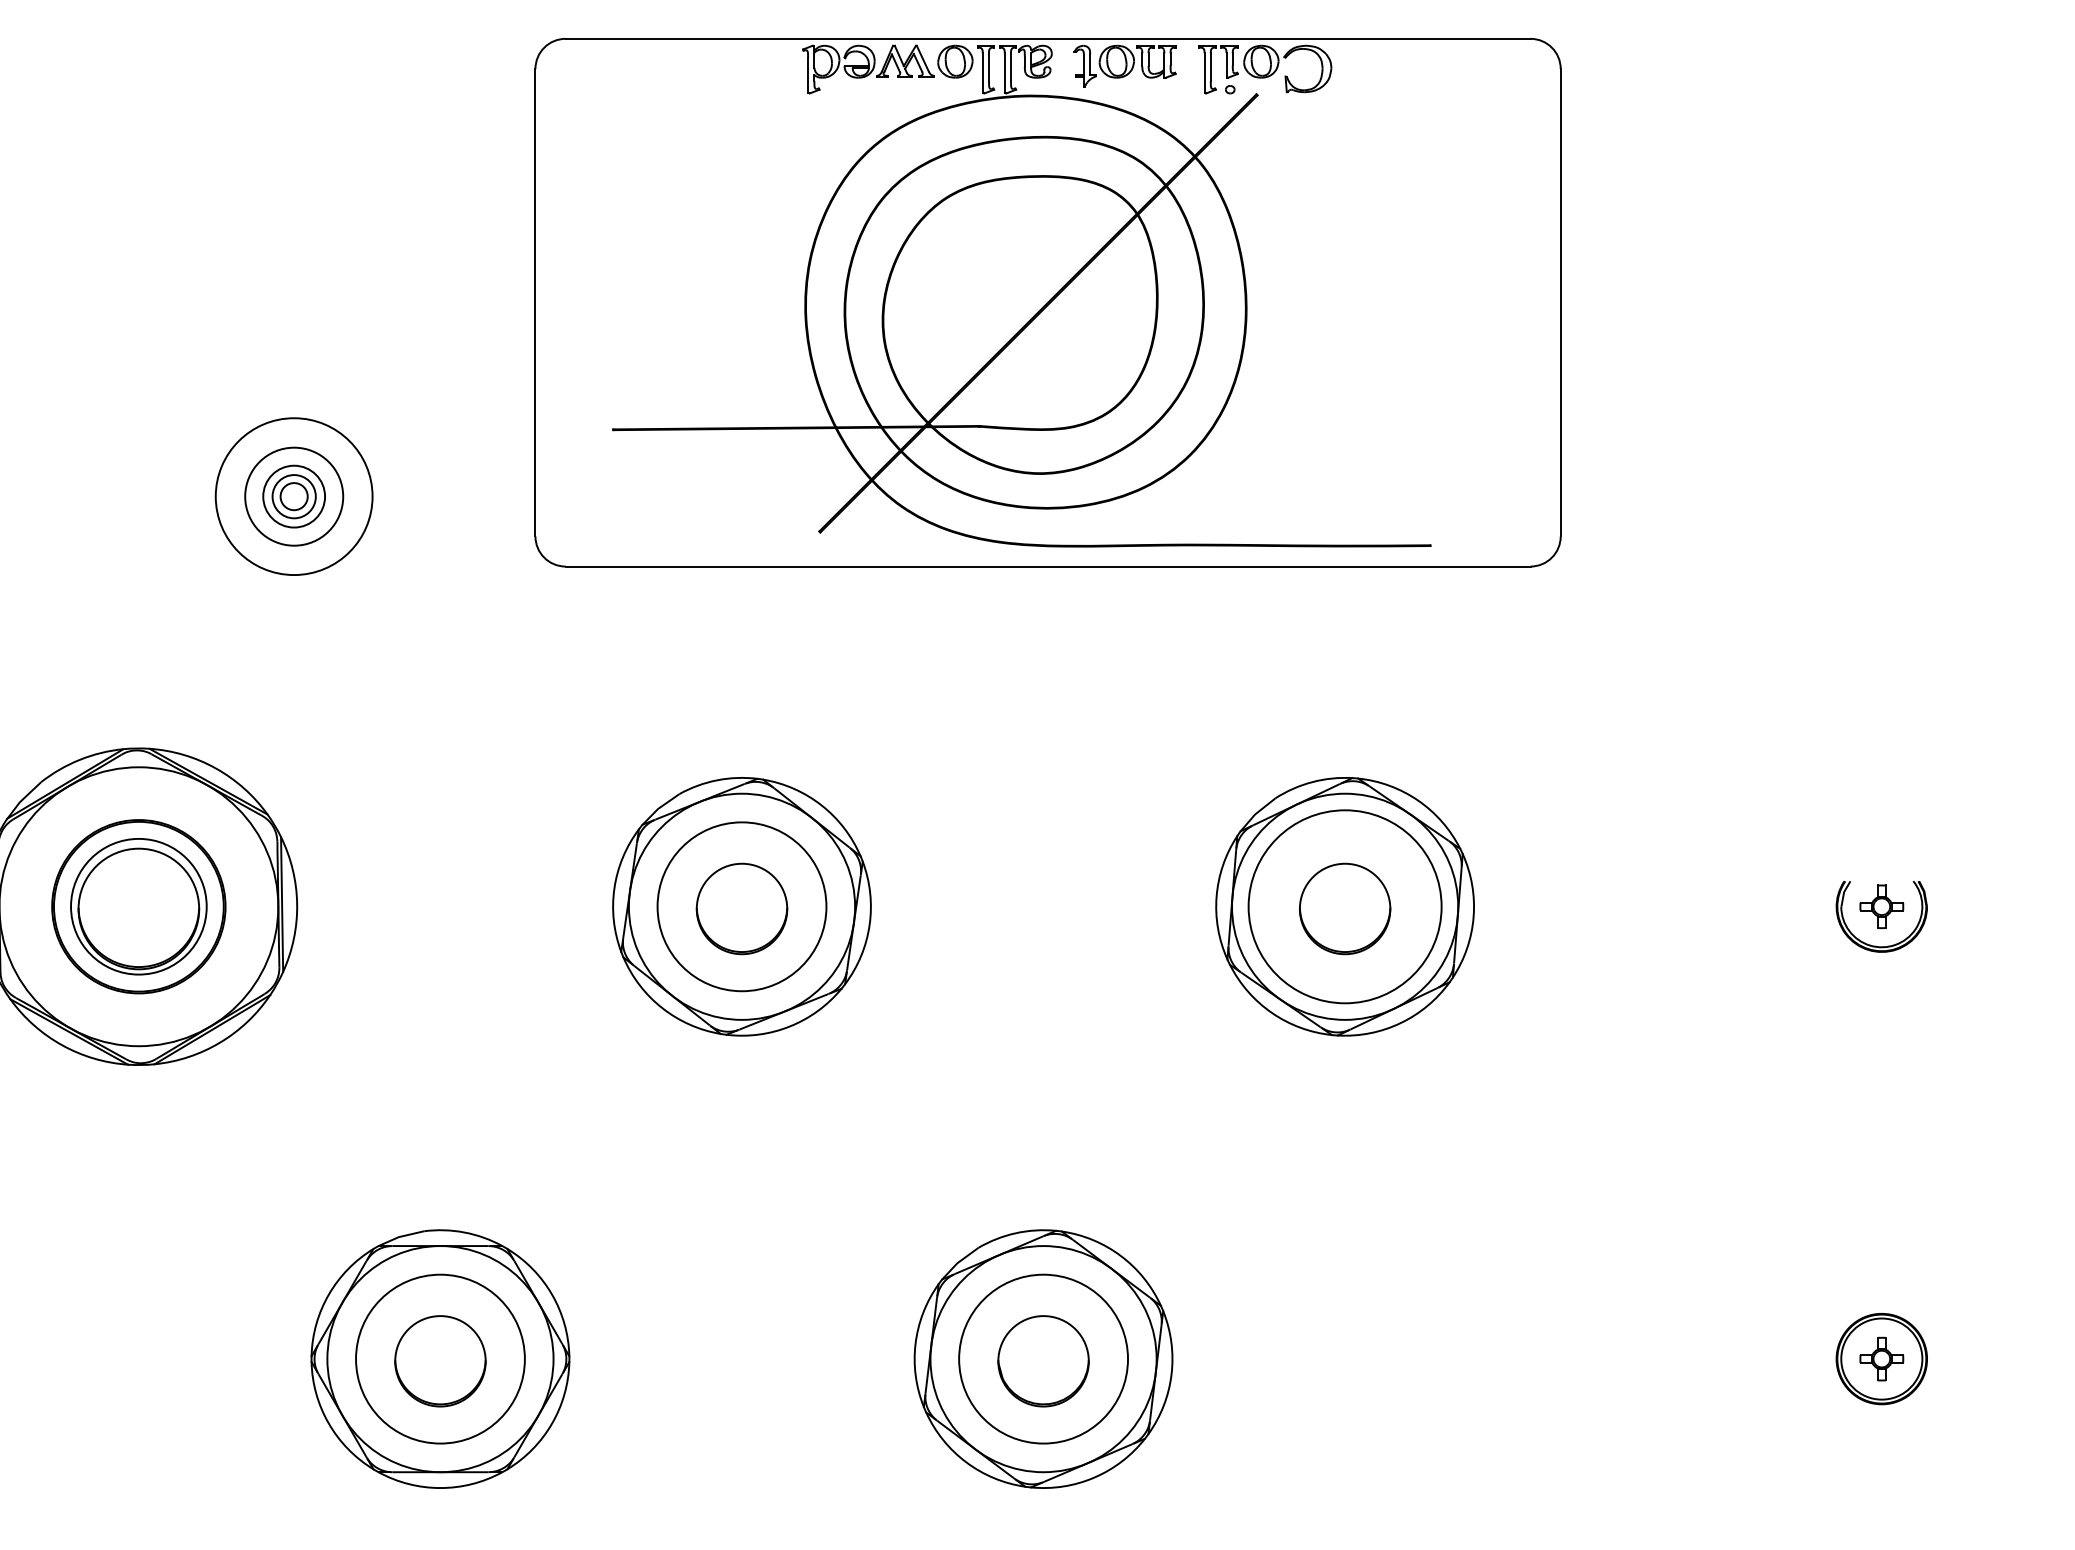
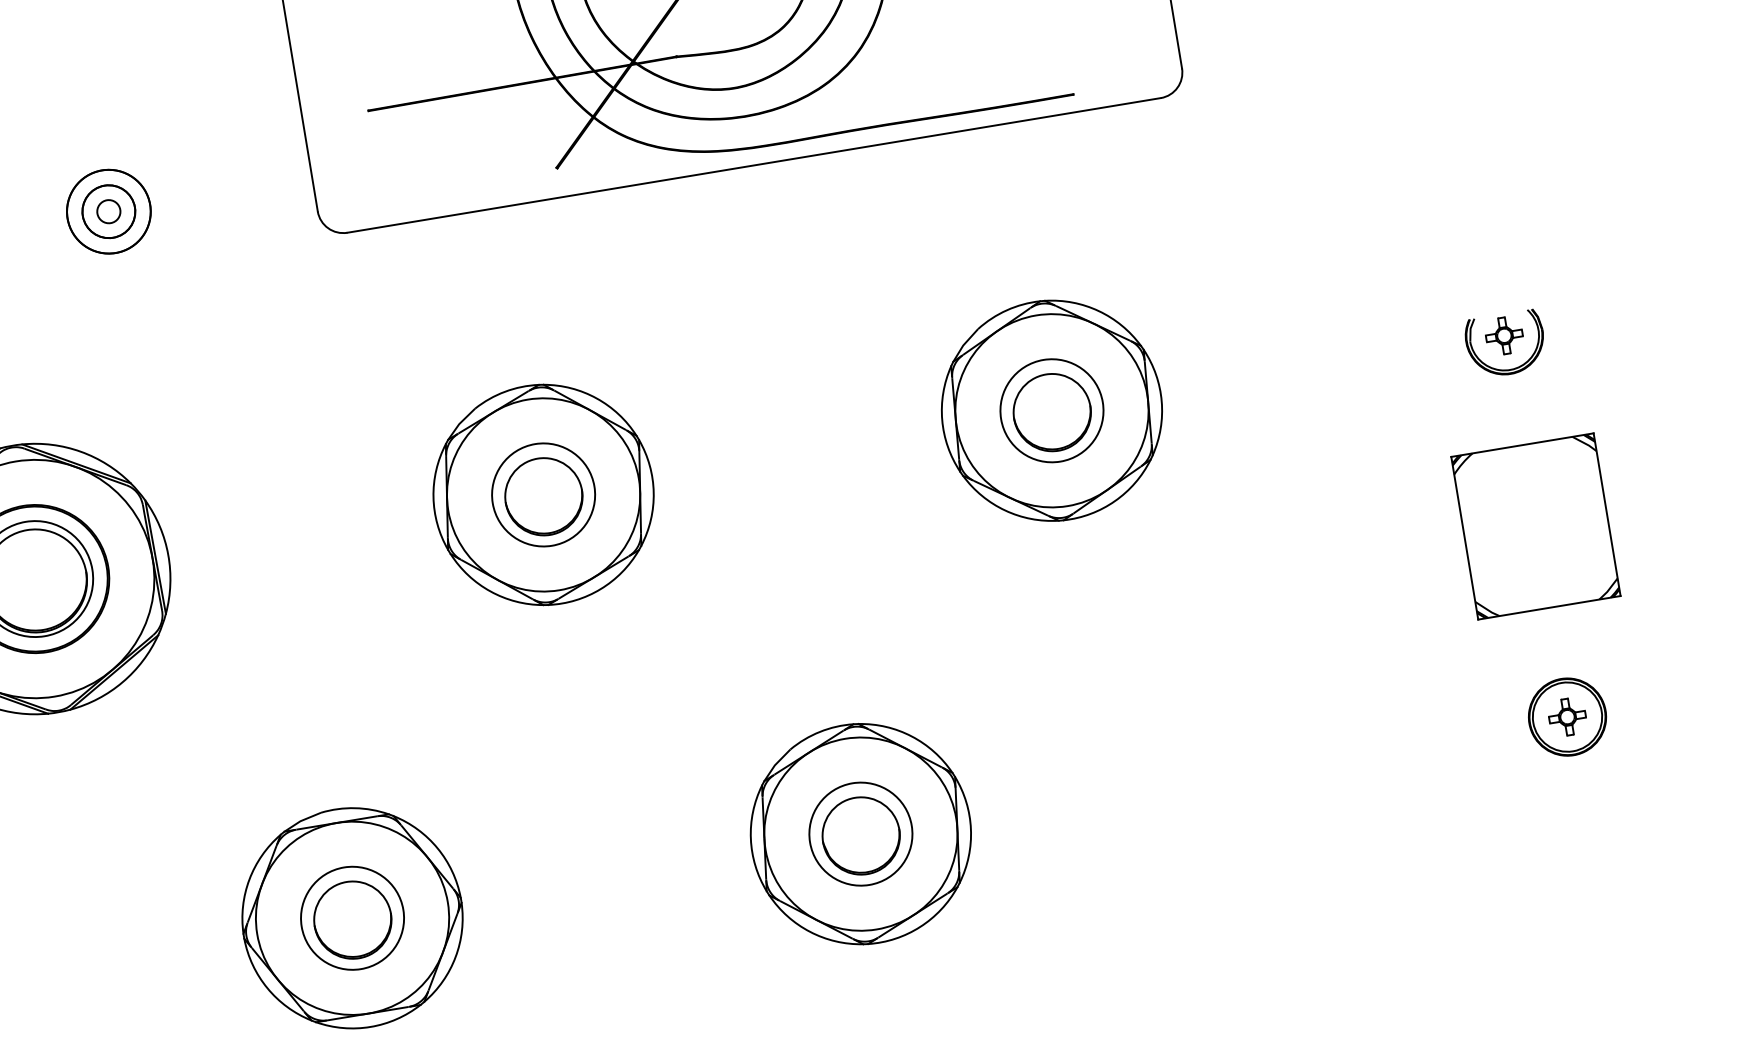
circle: (294, 496) -> (109, 211), size x0.62
circle: (294, 496) -> (109, 211), size x1.43
circle: (741, 906) -> (543, 494), size x0.71
circle: (1344, 906) -> (1051, 410), size x0.62
part: (1881, 1132) -> (1535, 526), added
circle: (440, 1358) -> (352, 917), size x0.71
circle: (1043, 1358) -> (860, 833), size x0.71

